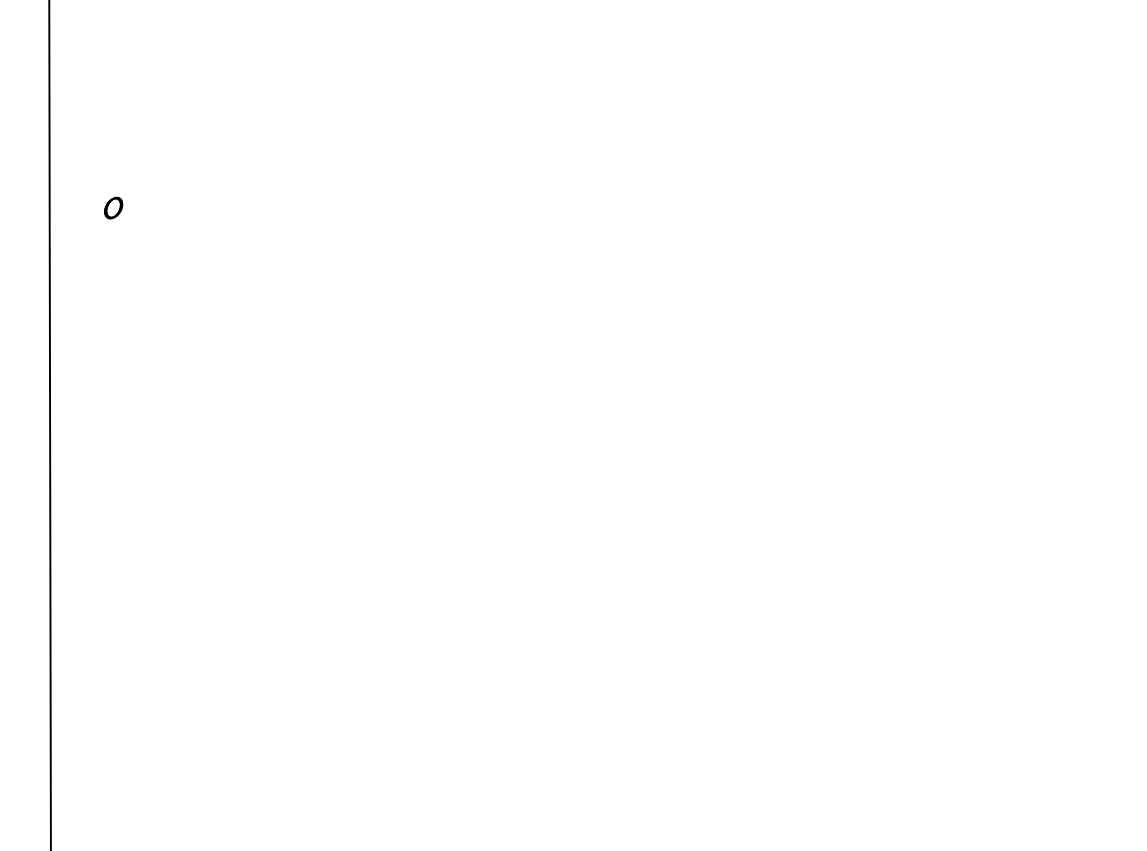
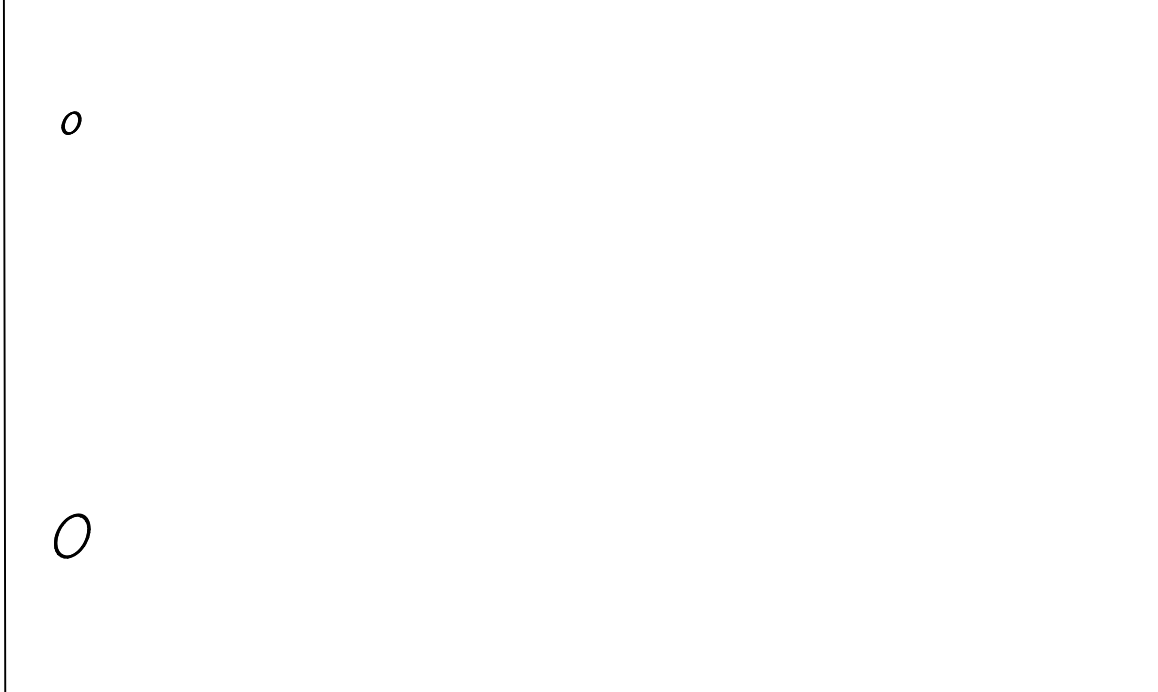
part: (114, 599) -> (72, 535), added

